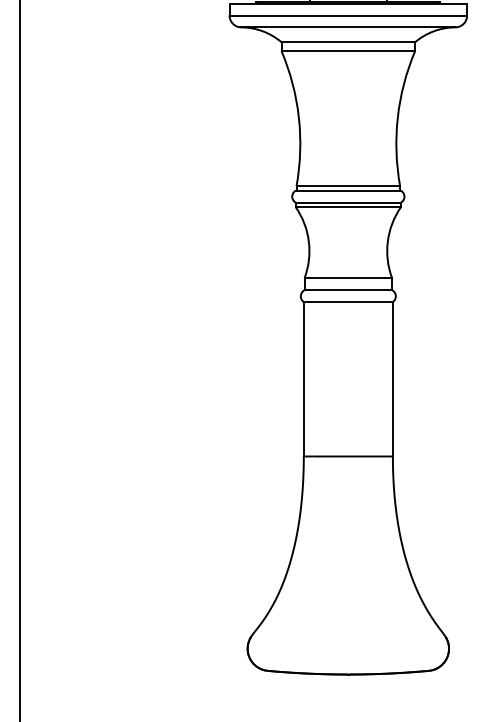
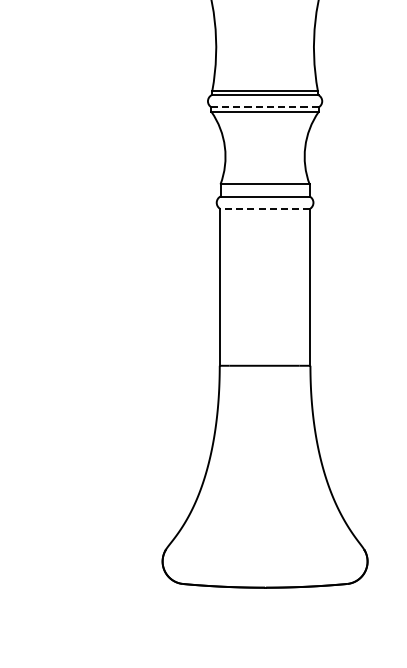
line: (348, 202) -> (265, 107), solid -> dashed
line: (348, 302) -> (265, 209), solid -> dashed

